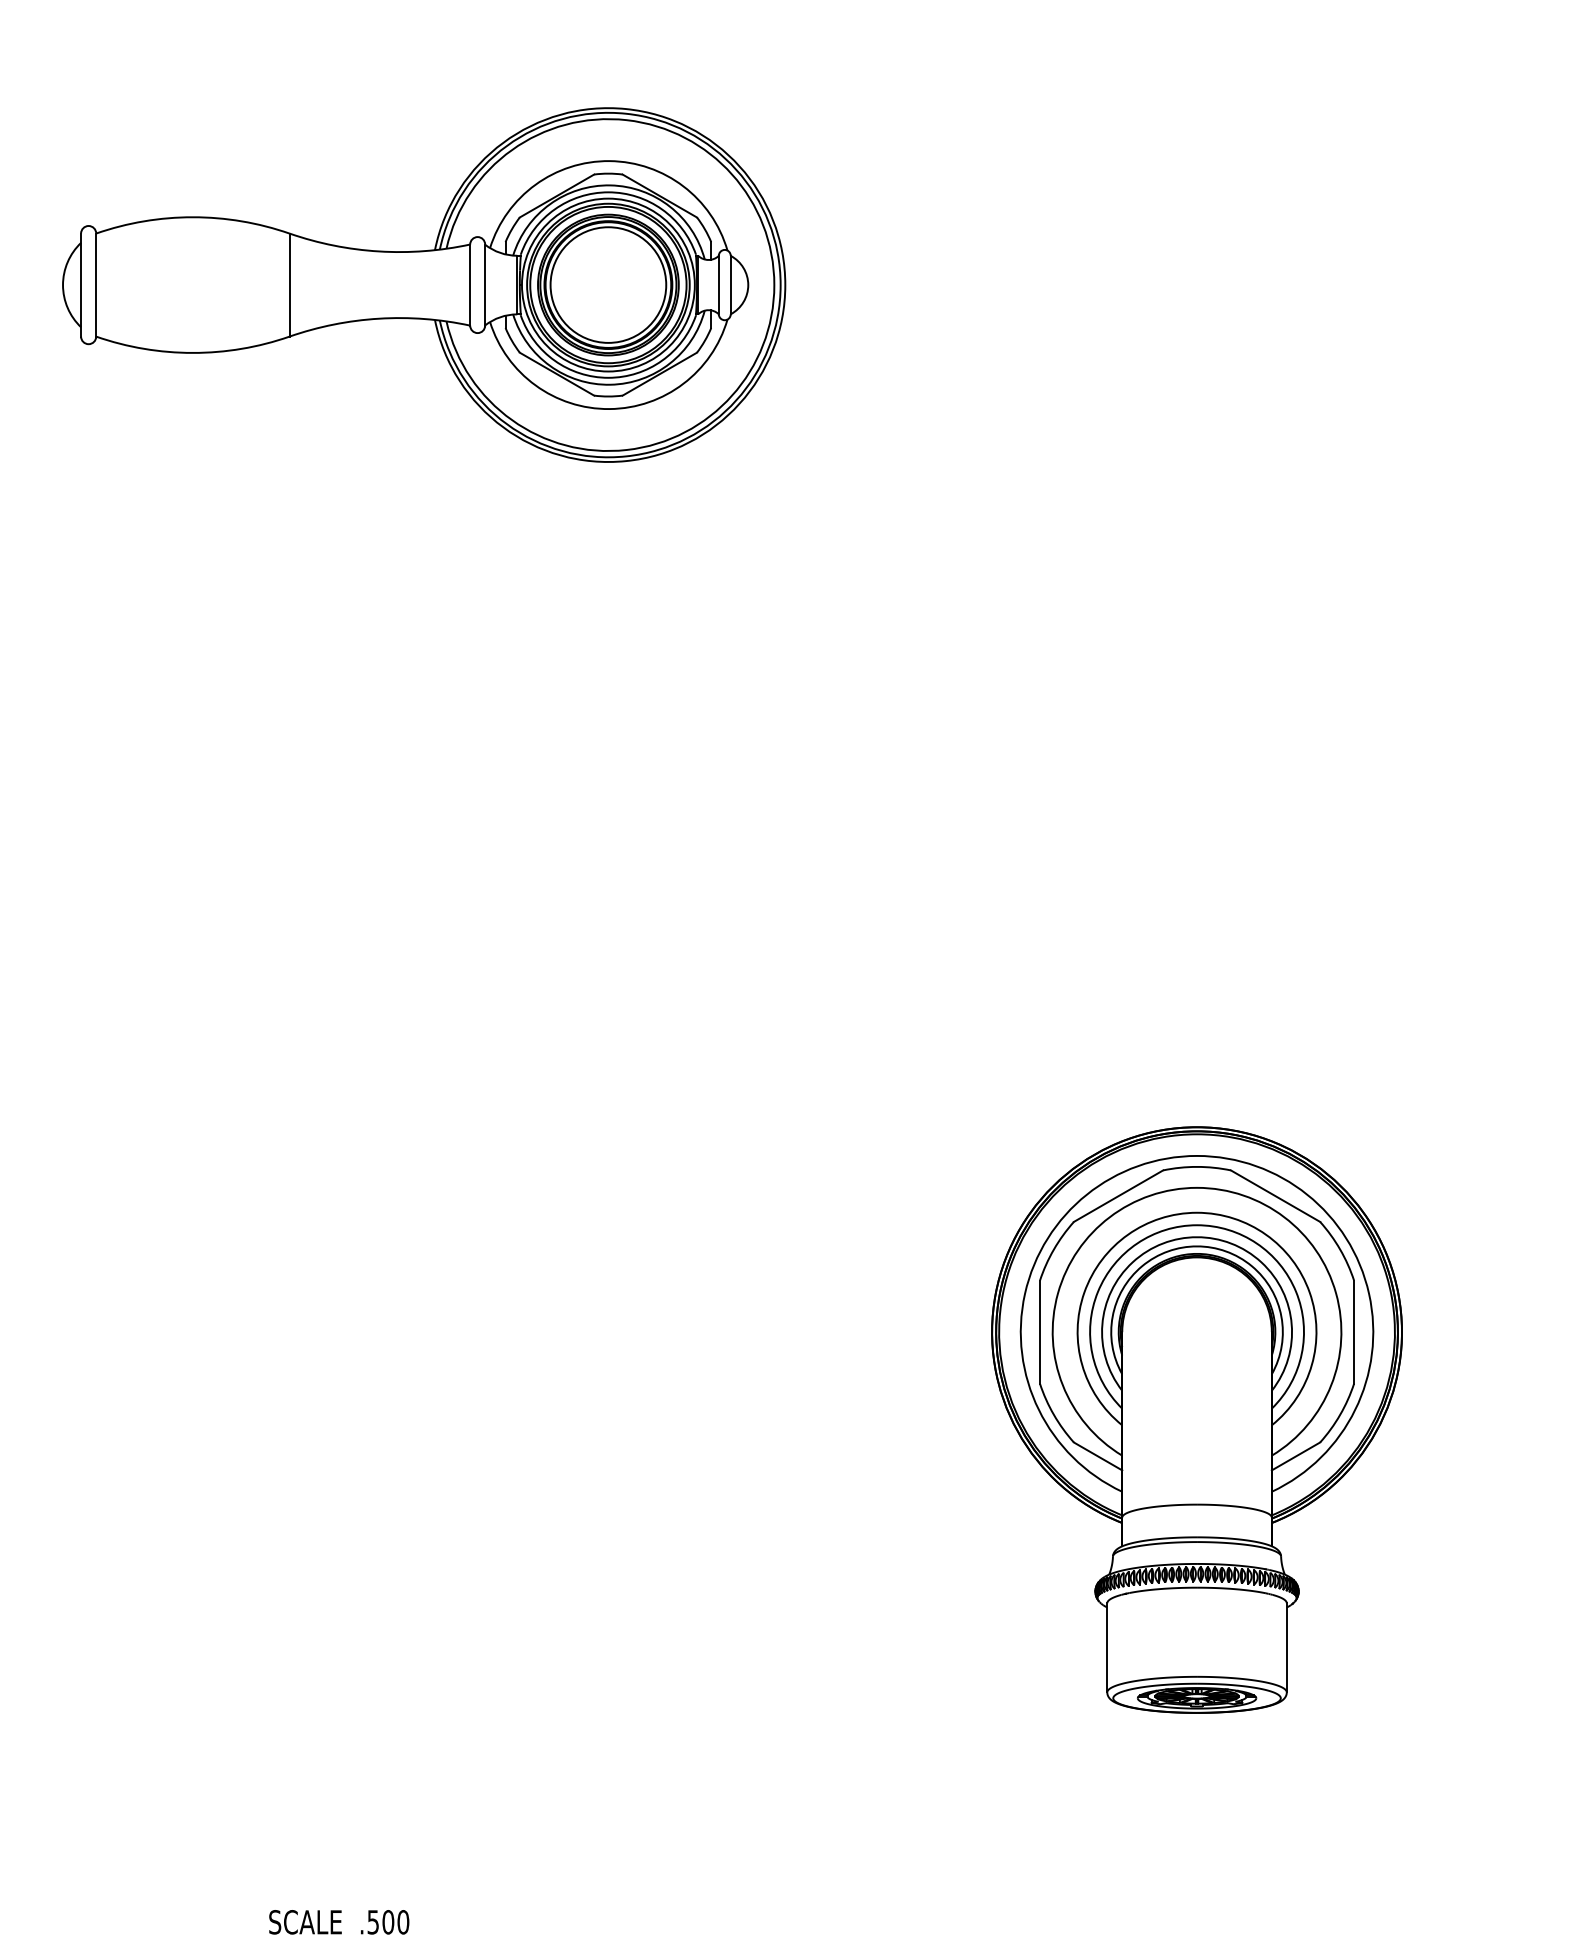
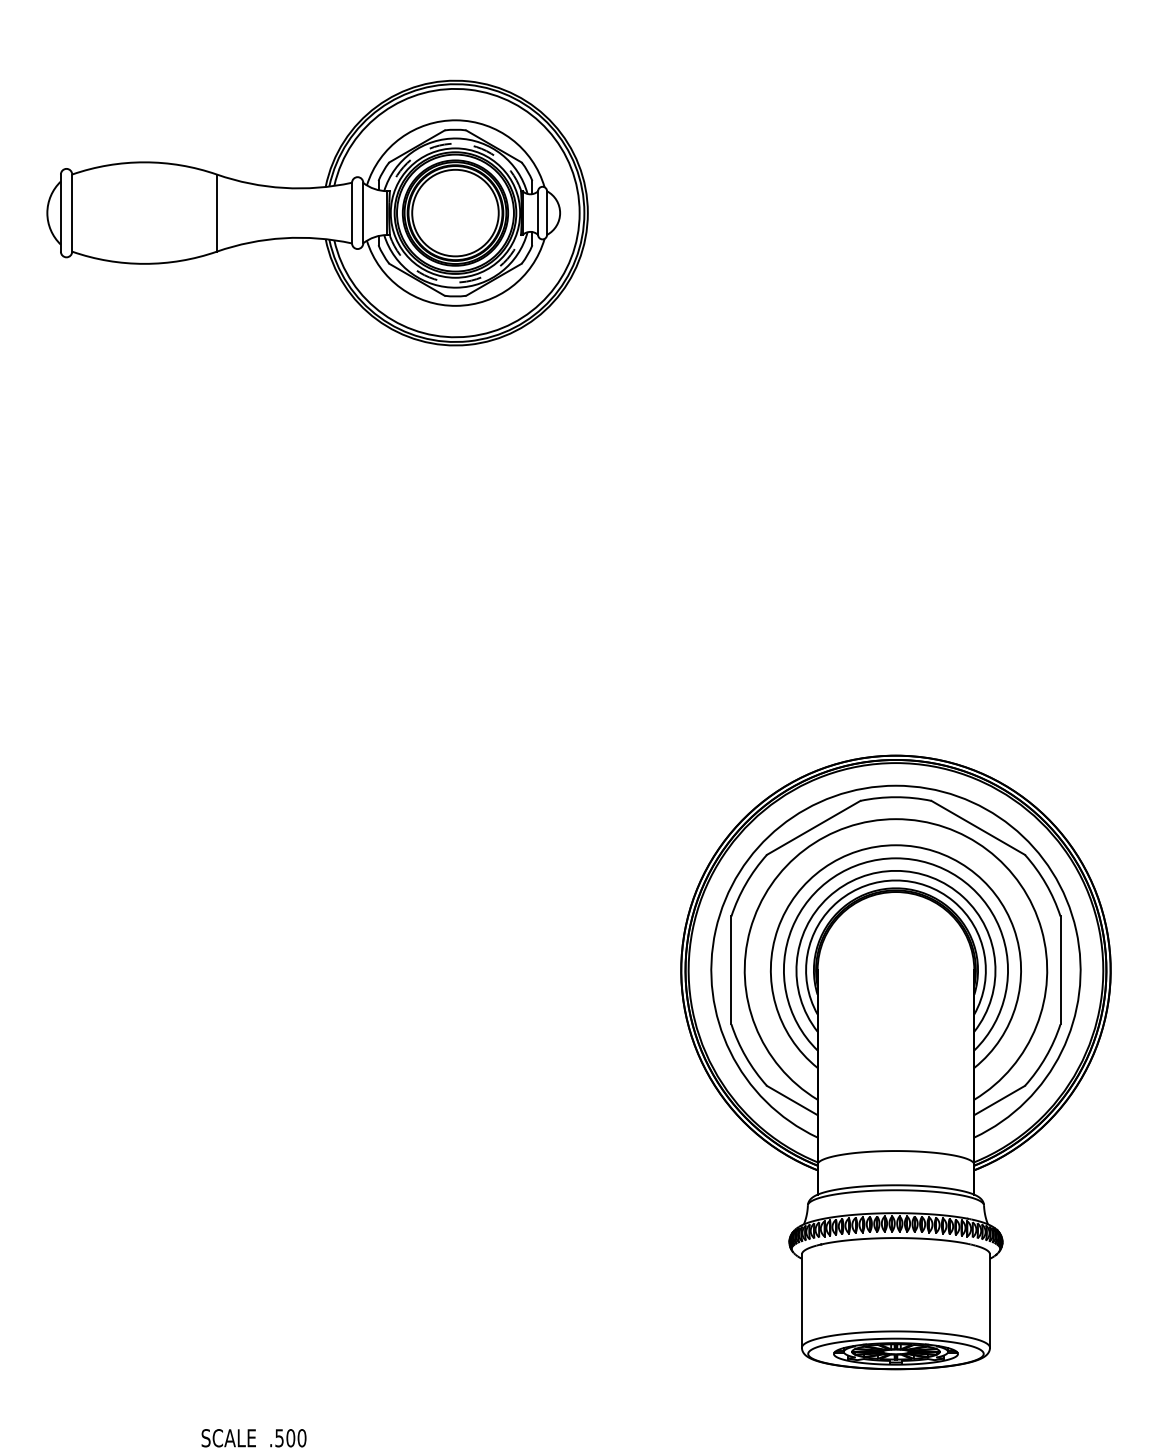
arc: (608, 192) -> (455, 143), solid -> dashed
arc: (608, 377) -> (455, 282), solid -> dashed
part: (1196, 1419) -> (895, 1061), size x1.4

